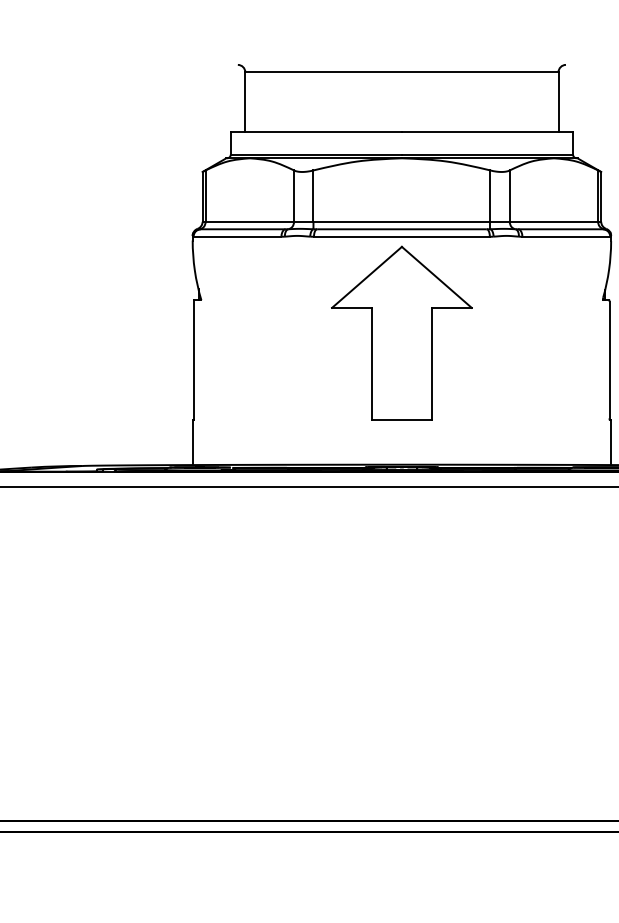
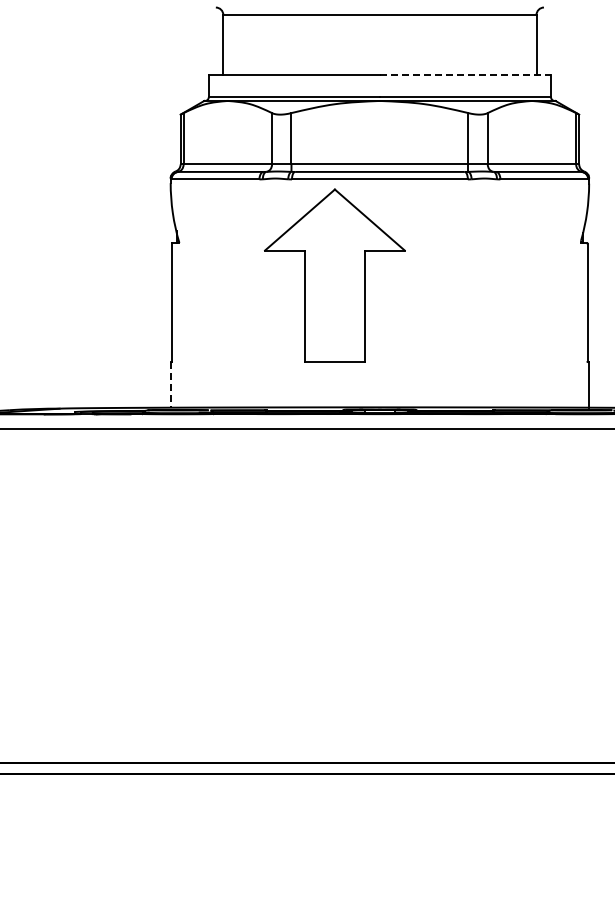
line: (487, 132) -> (465, 75), solid -> dashed
part: (401, 332) -> (334, 275), moved
line: (192, 442) -> (170, 385), solid -> dashed

